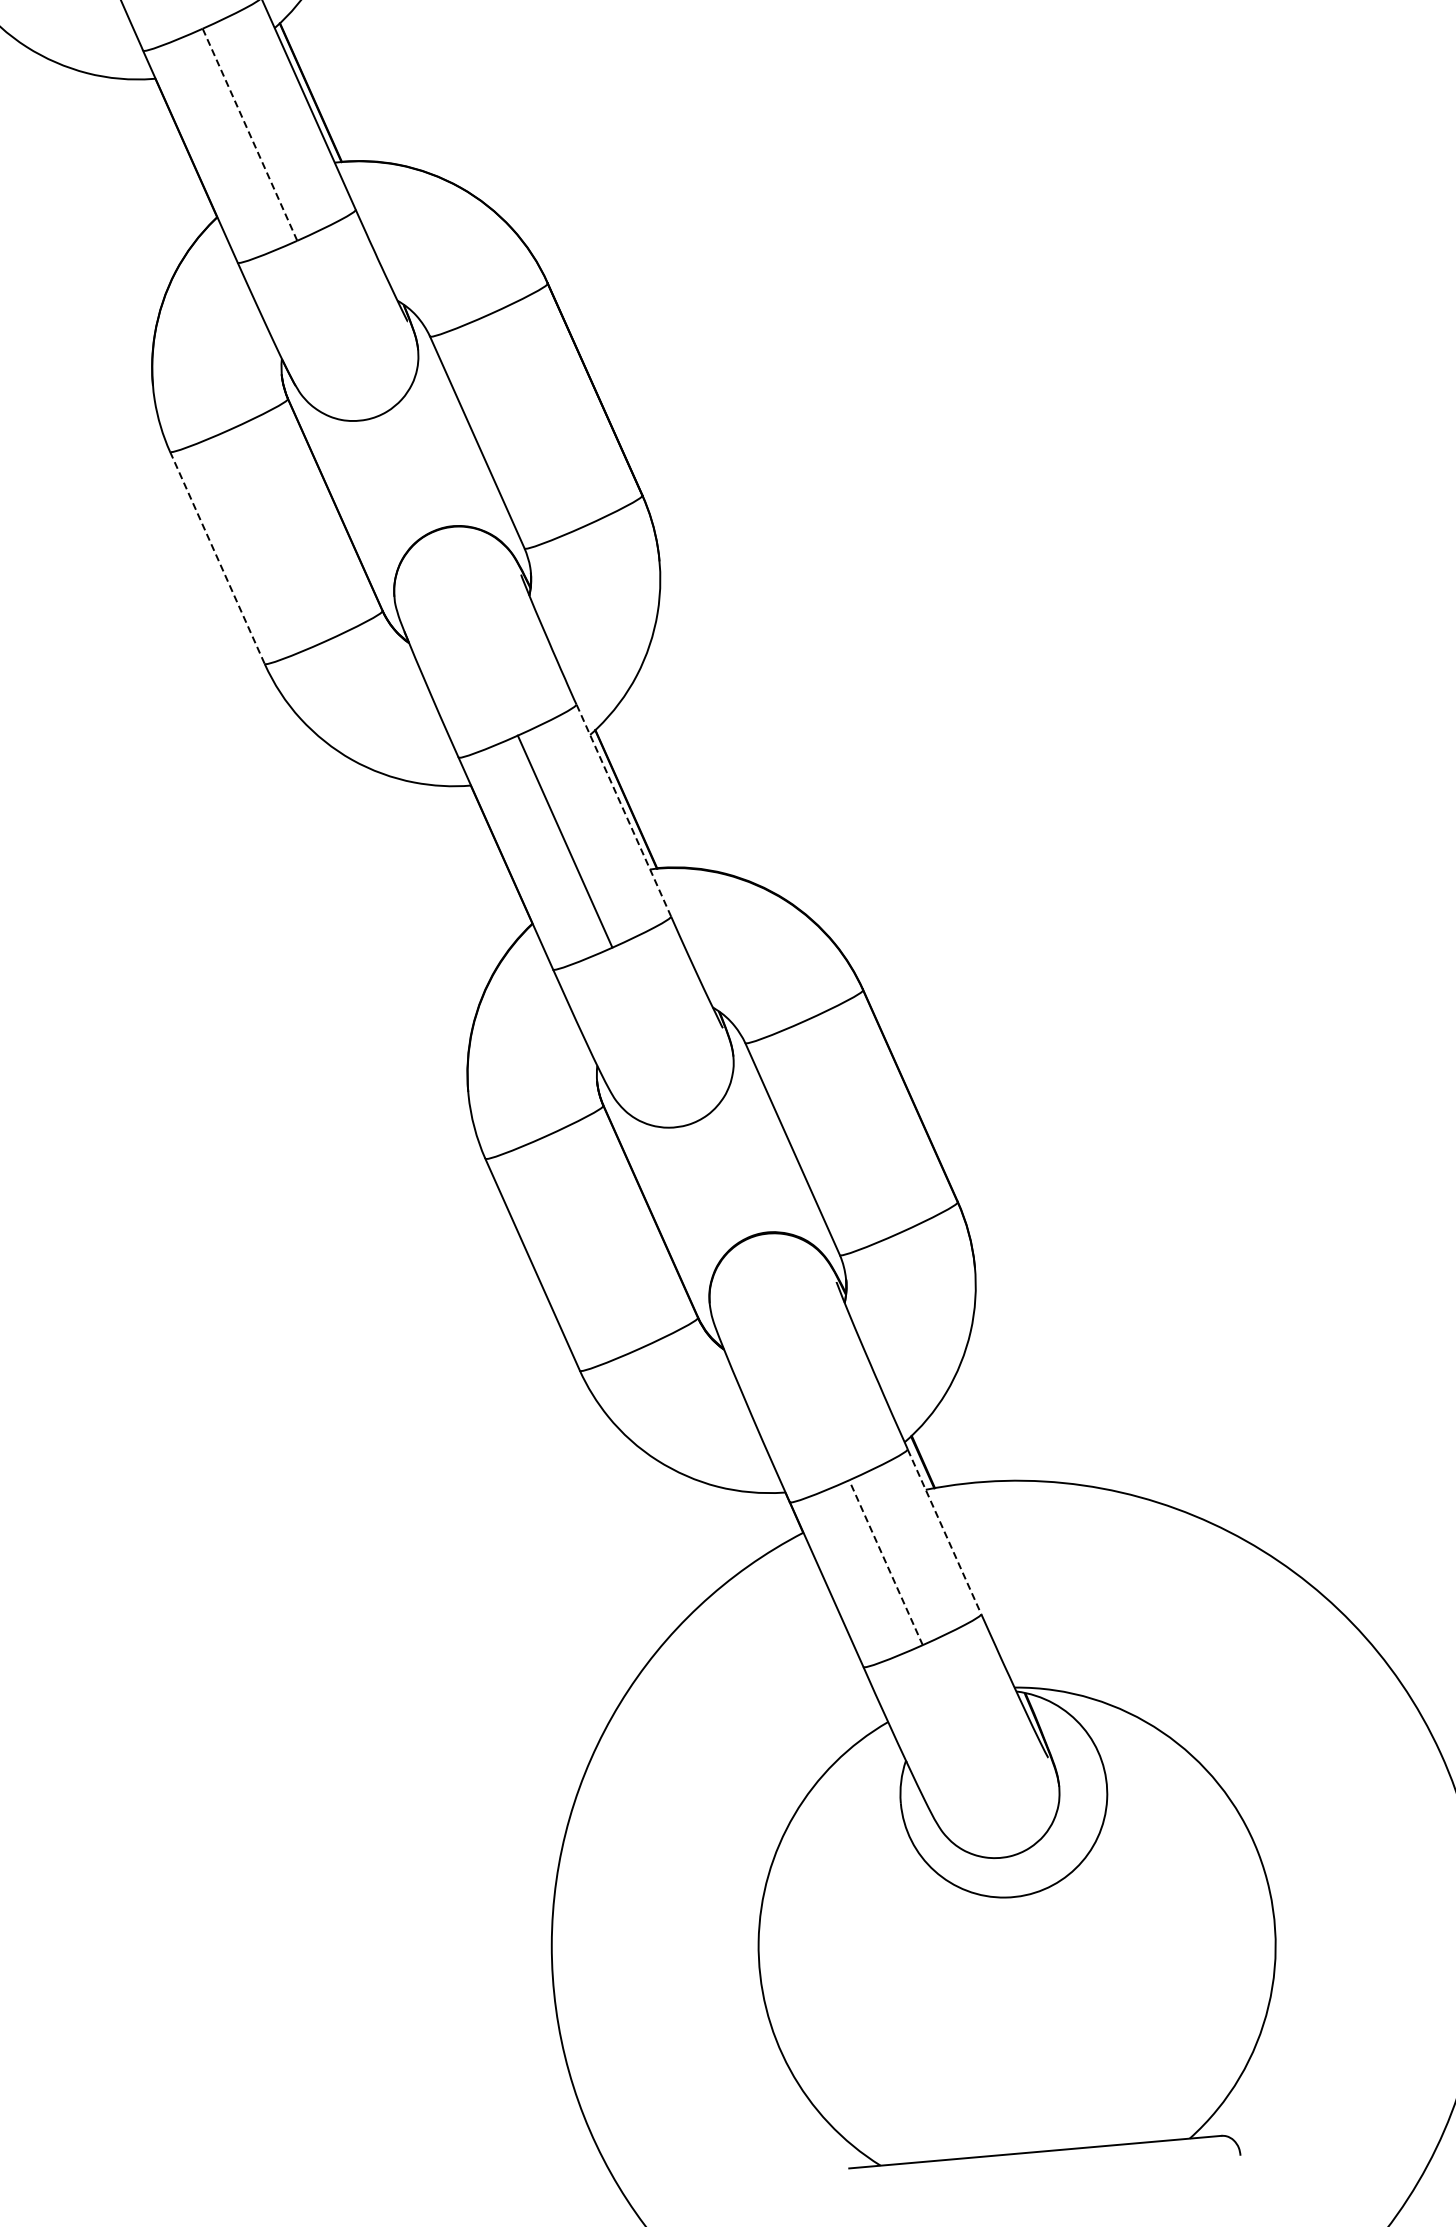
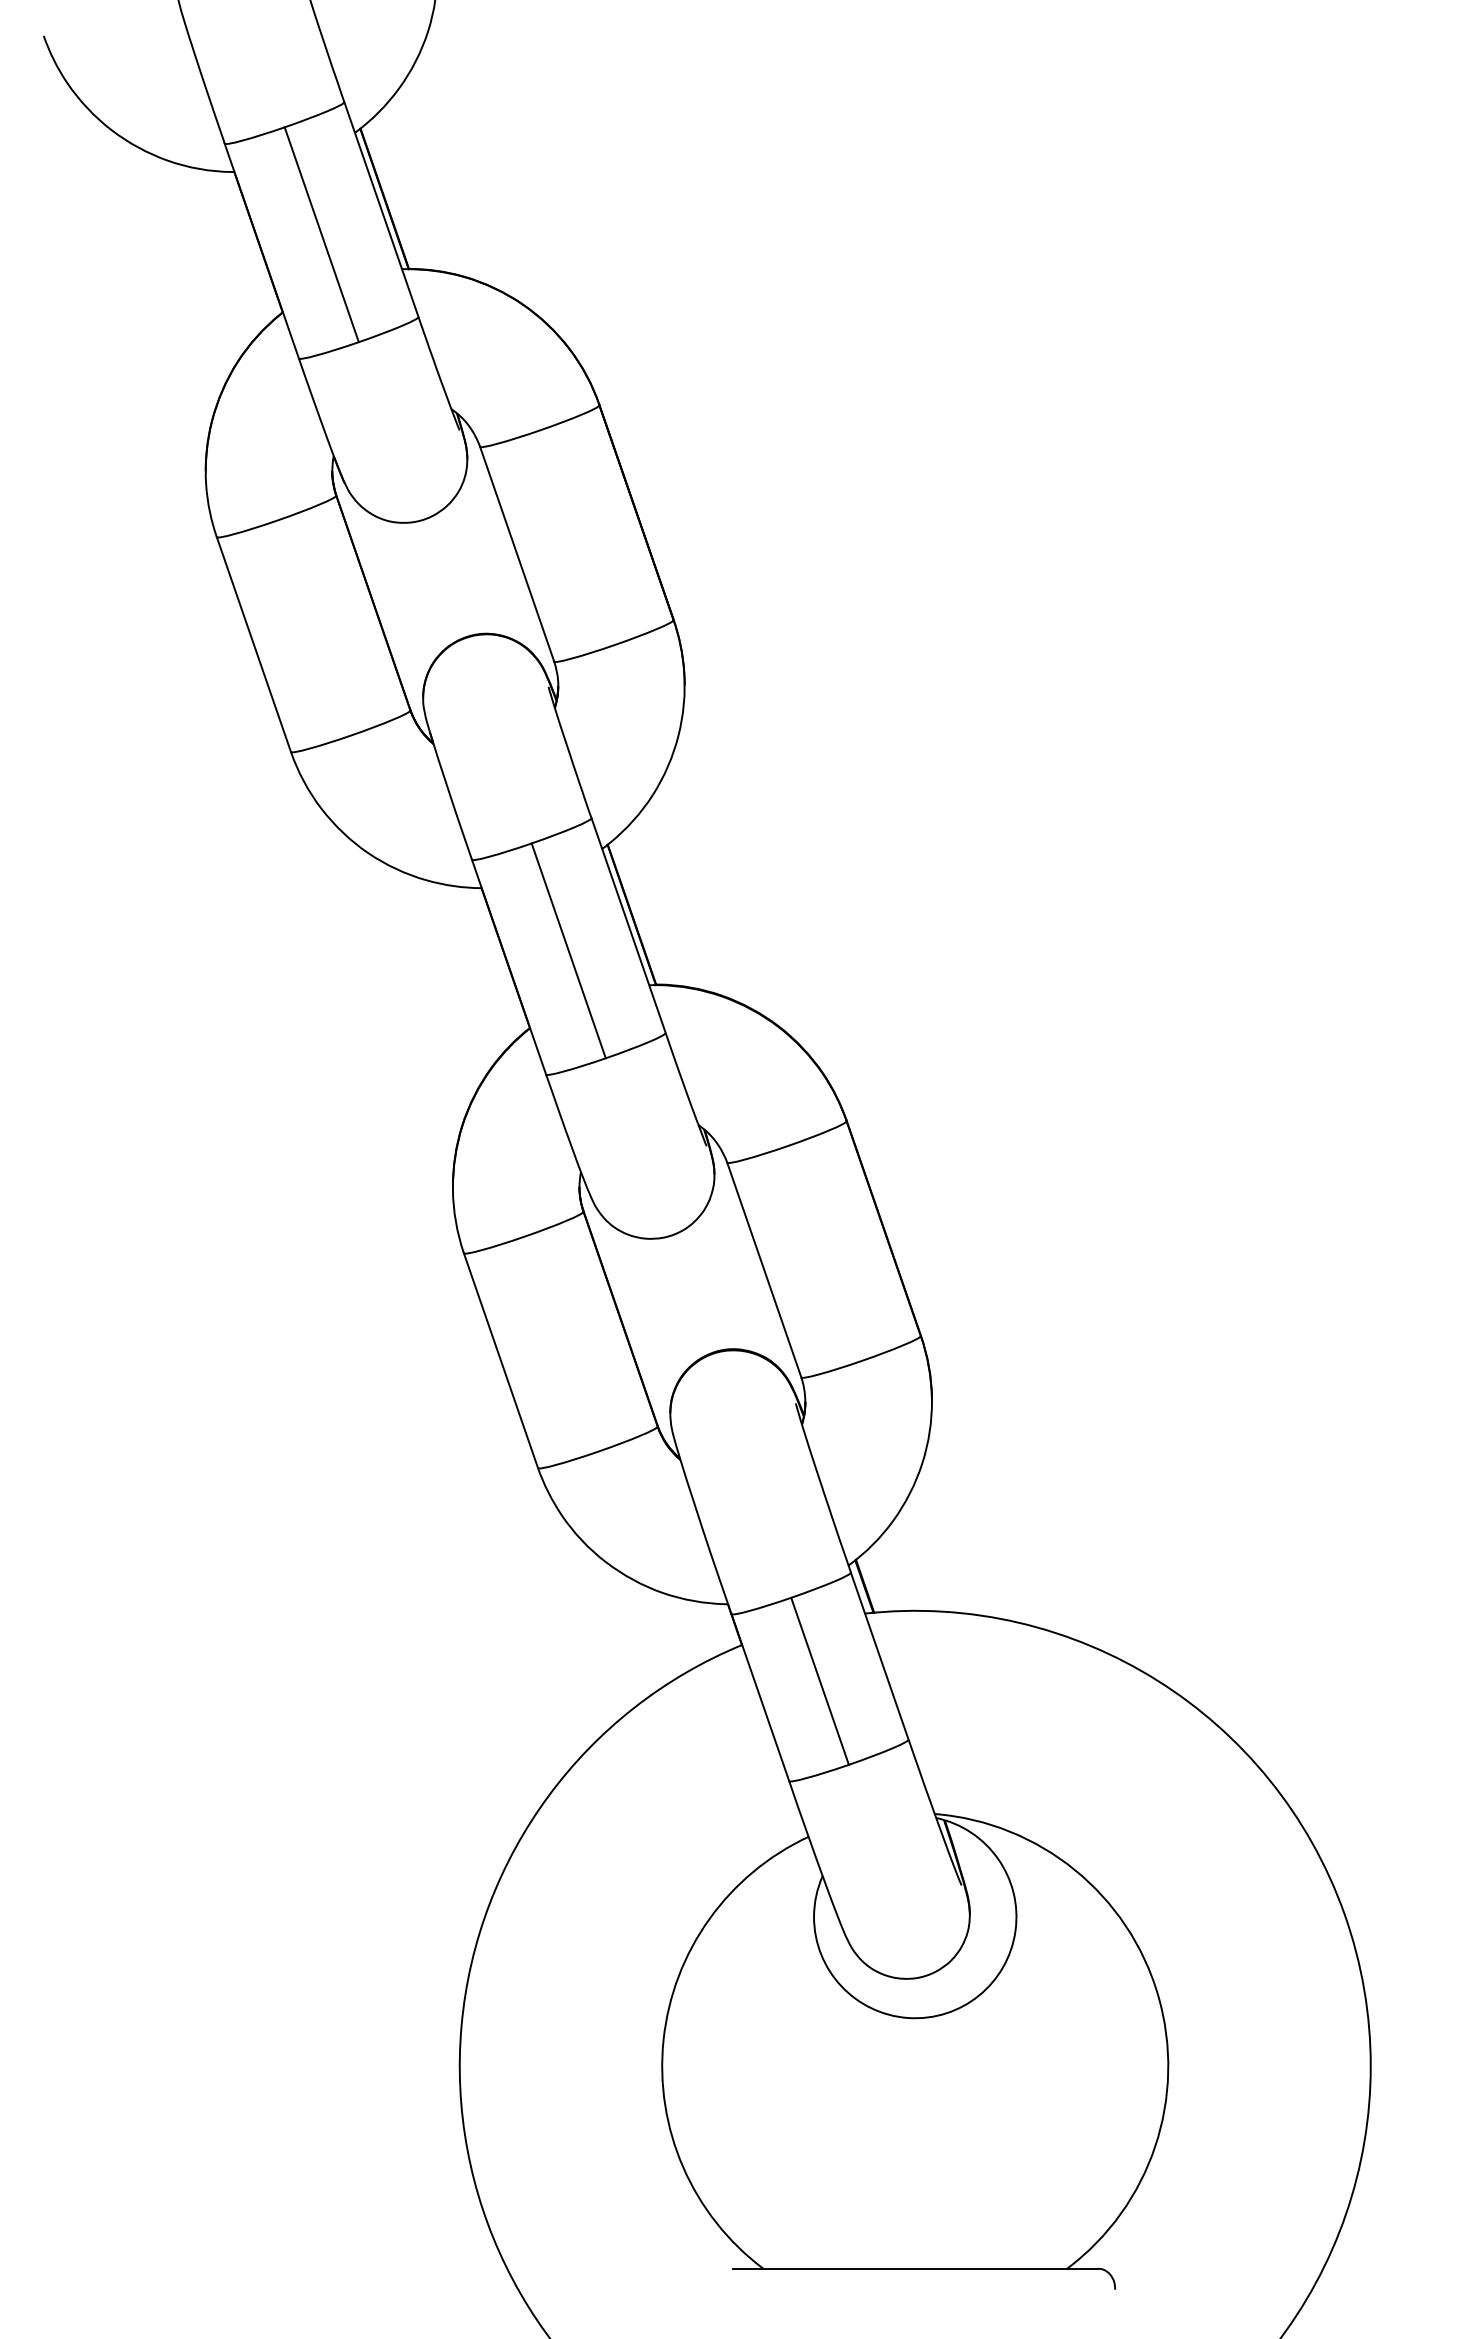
line: (249, 134) -> (321, 234), dashed -> solid
line: (217, 557) -> (253, 644), dashed -> solid
line: (623, 810) -> (628, 925), dashed -> solid
line: (944, 1532) -> (879, 1656), dashed -> solid
line: (885, 1561) -> (819, 1680), dashed -> solid

